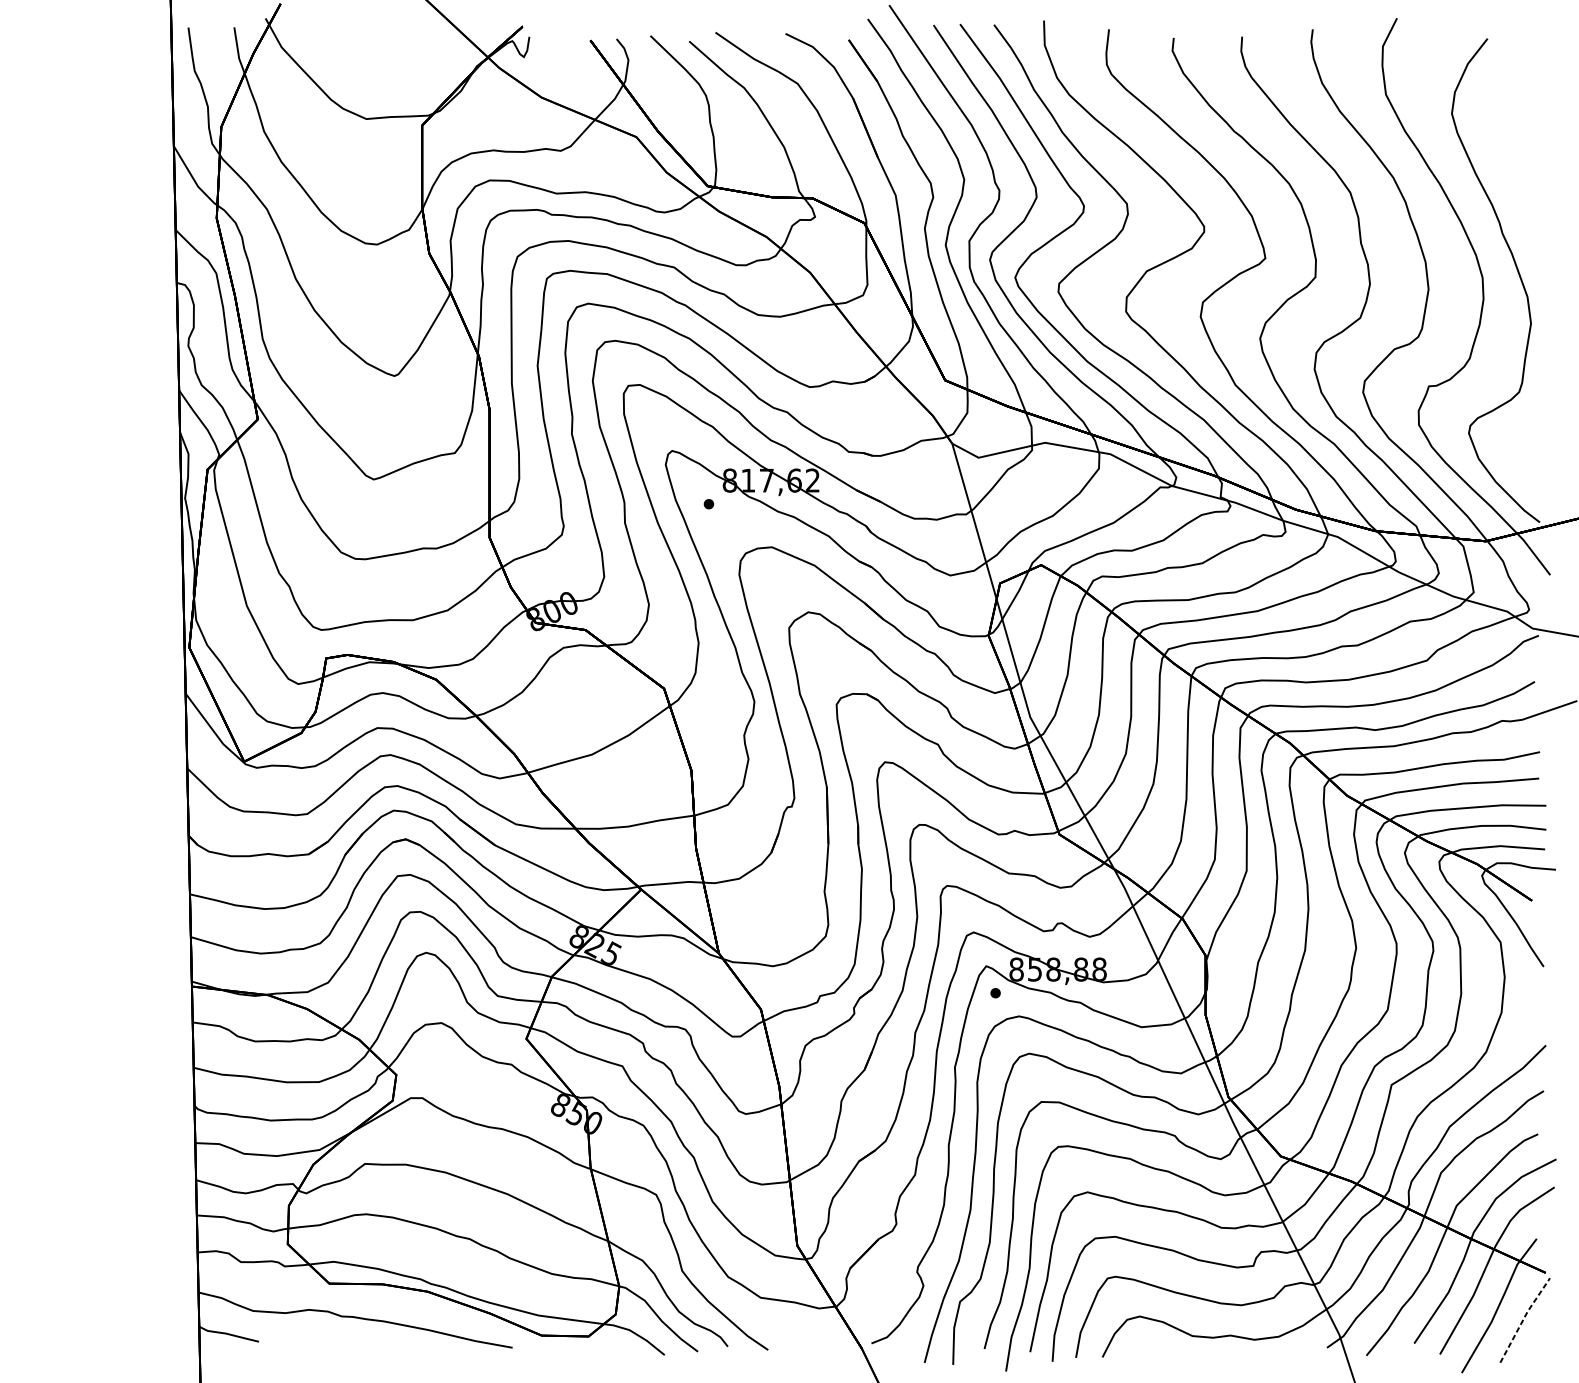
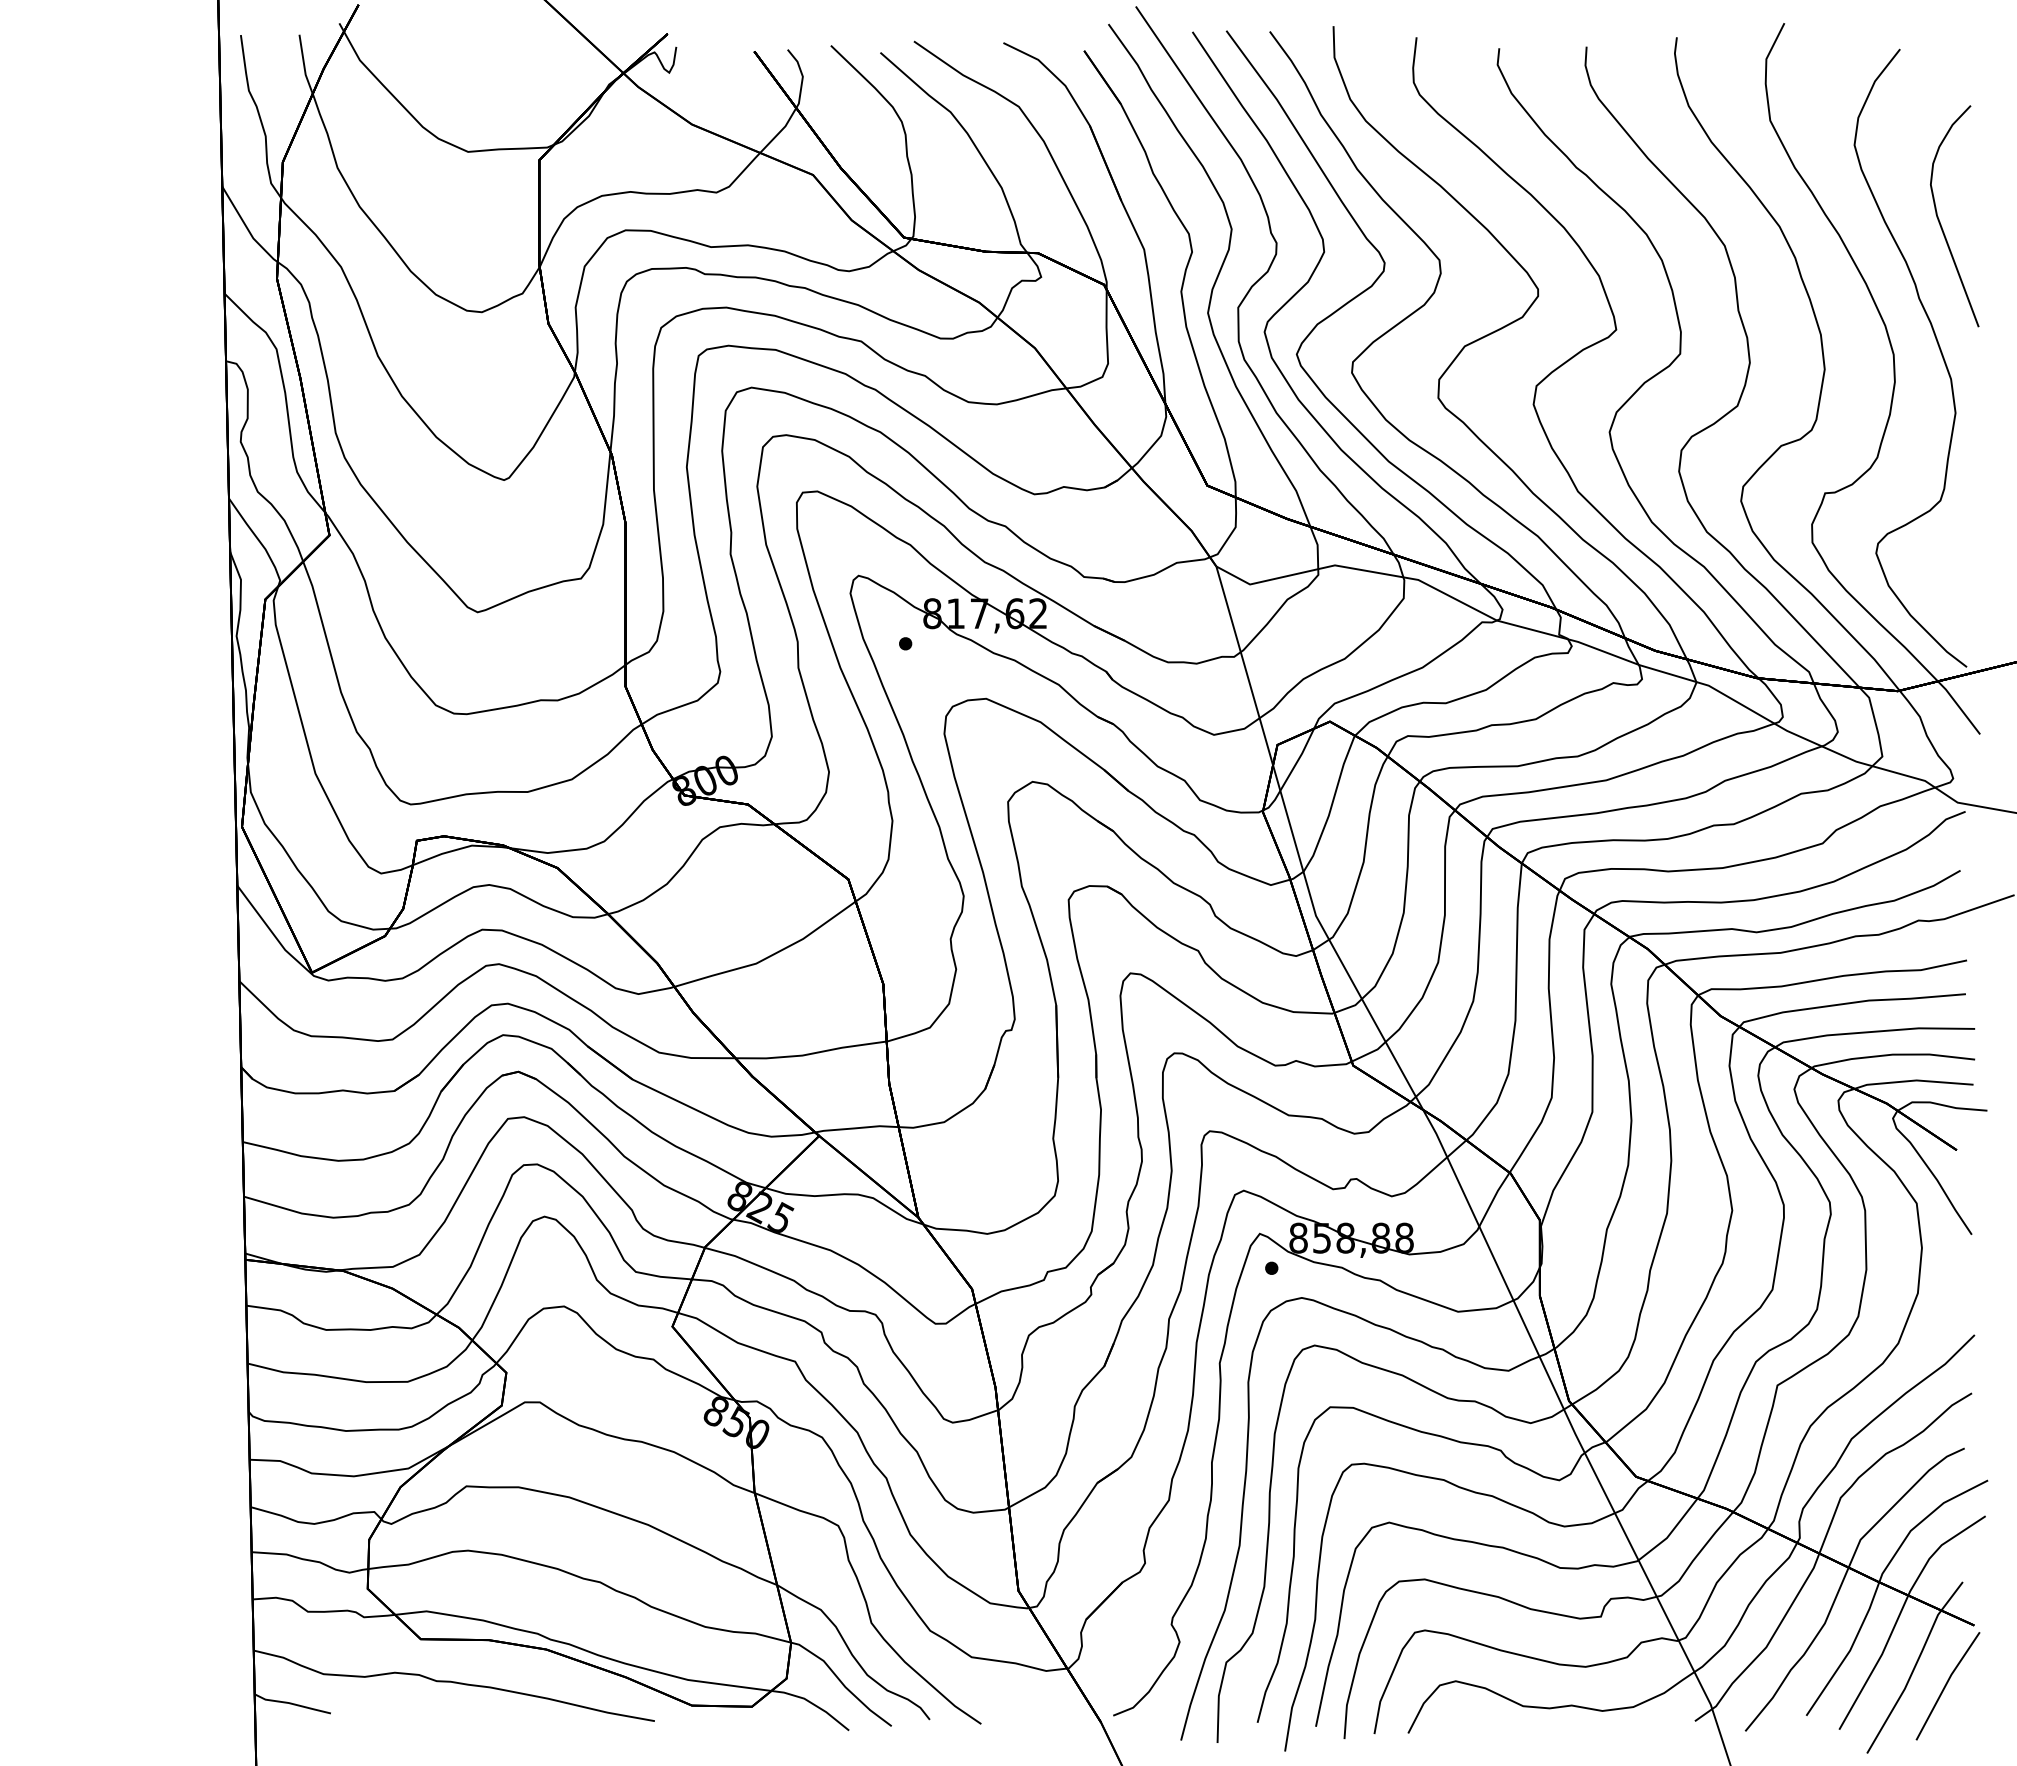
curve: (1519, 173) -> (1940, 221), added
line: (1523, 1319) -> (1946, 1684), dashed -> solid

